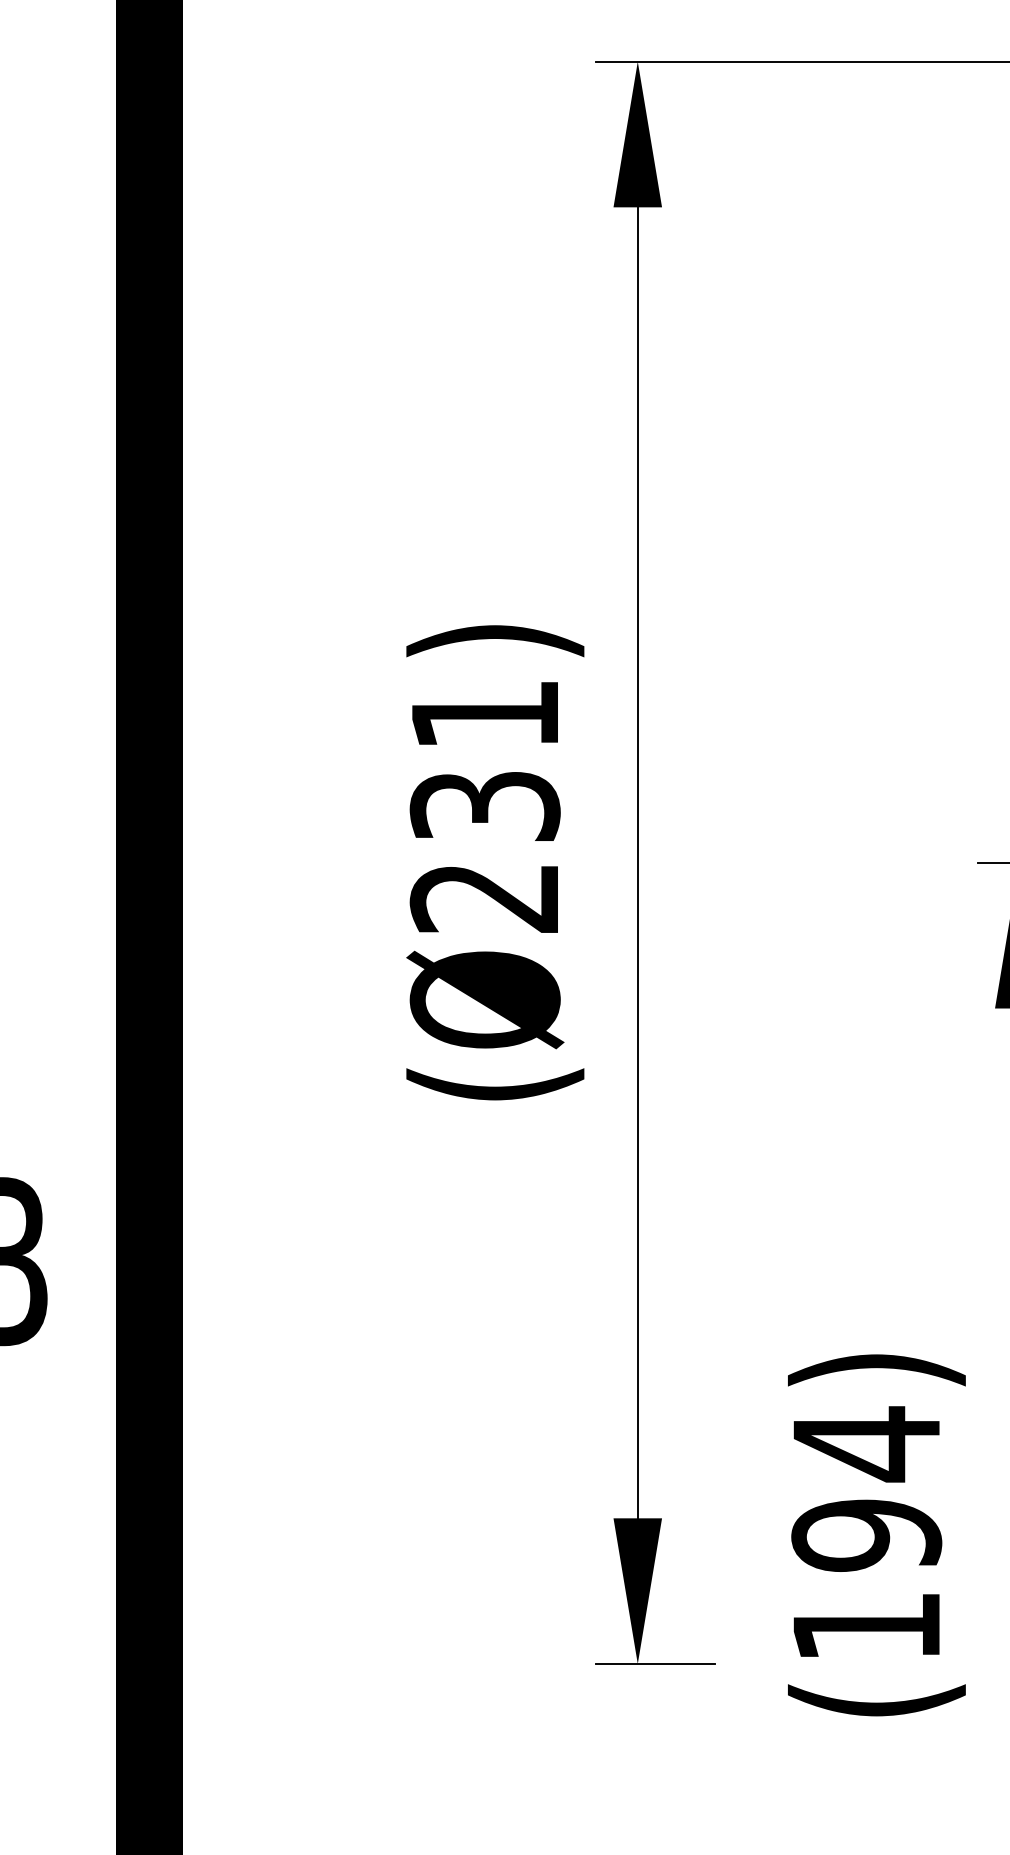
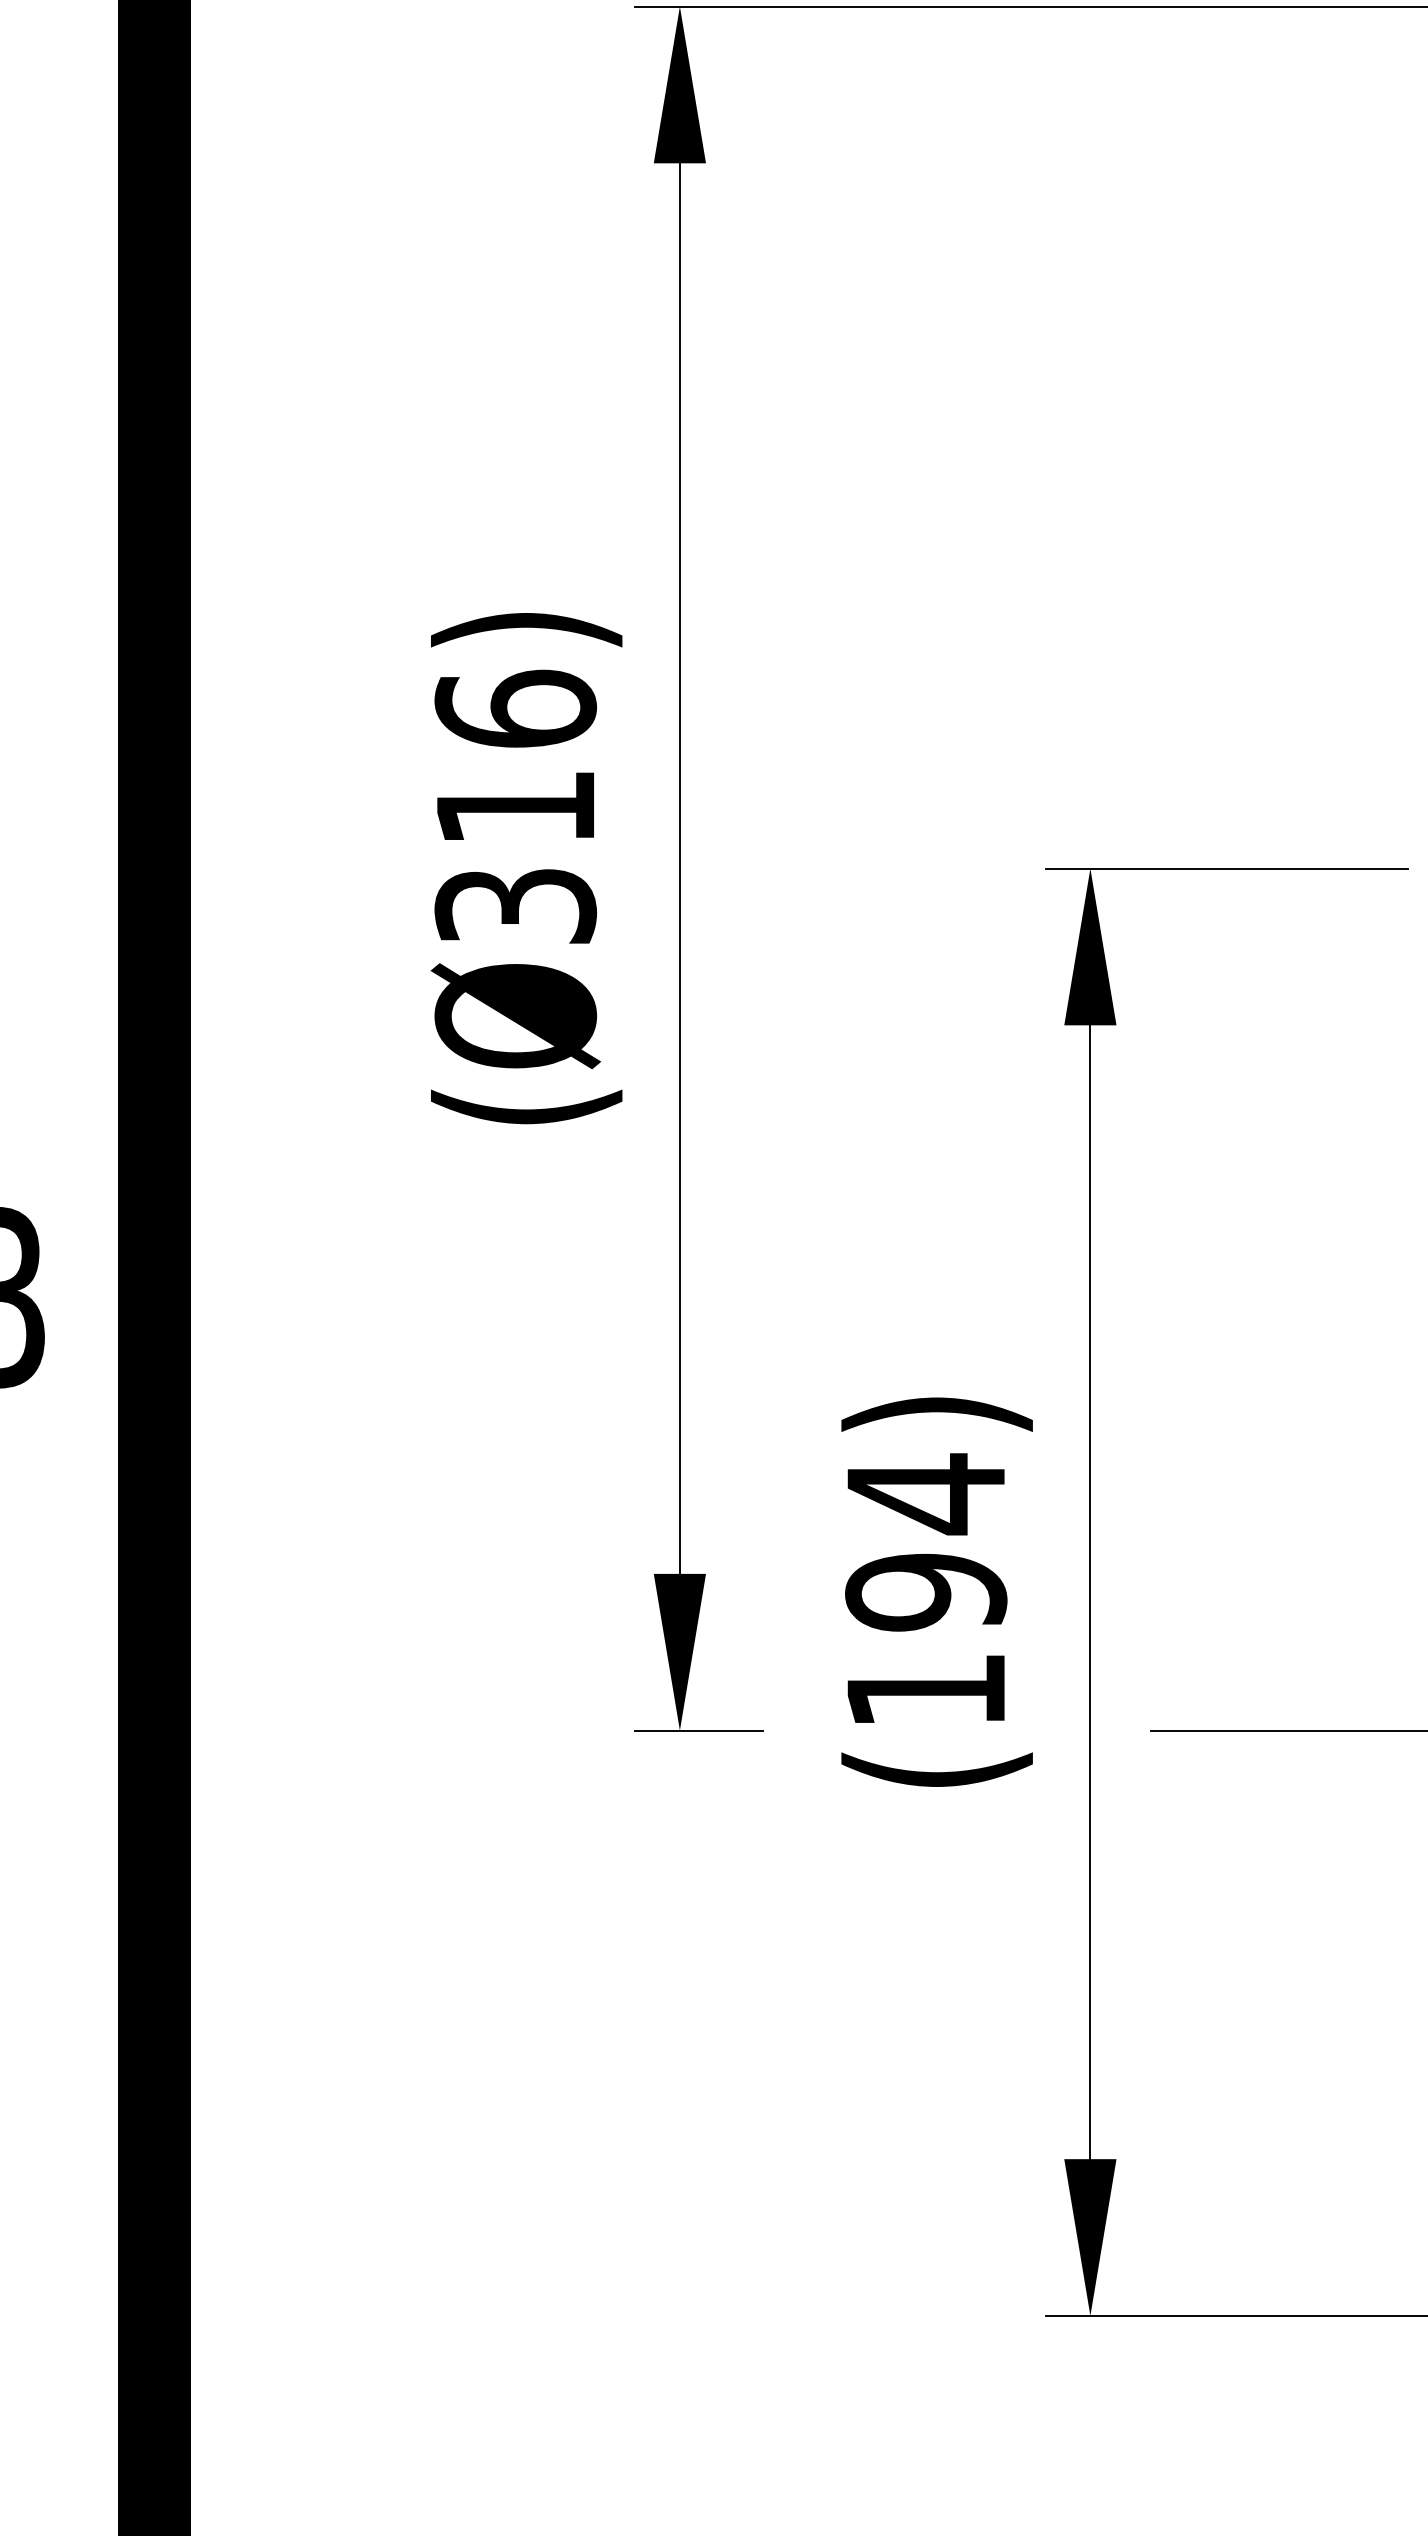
text: (484, 805) -> (515, 806), (Ø231) -> (Ø316)

